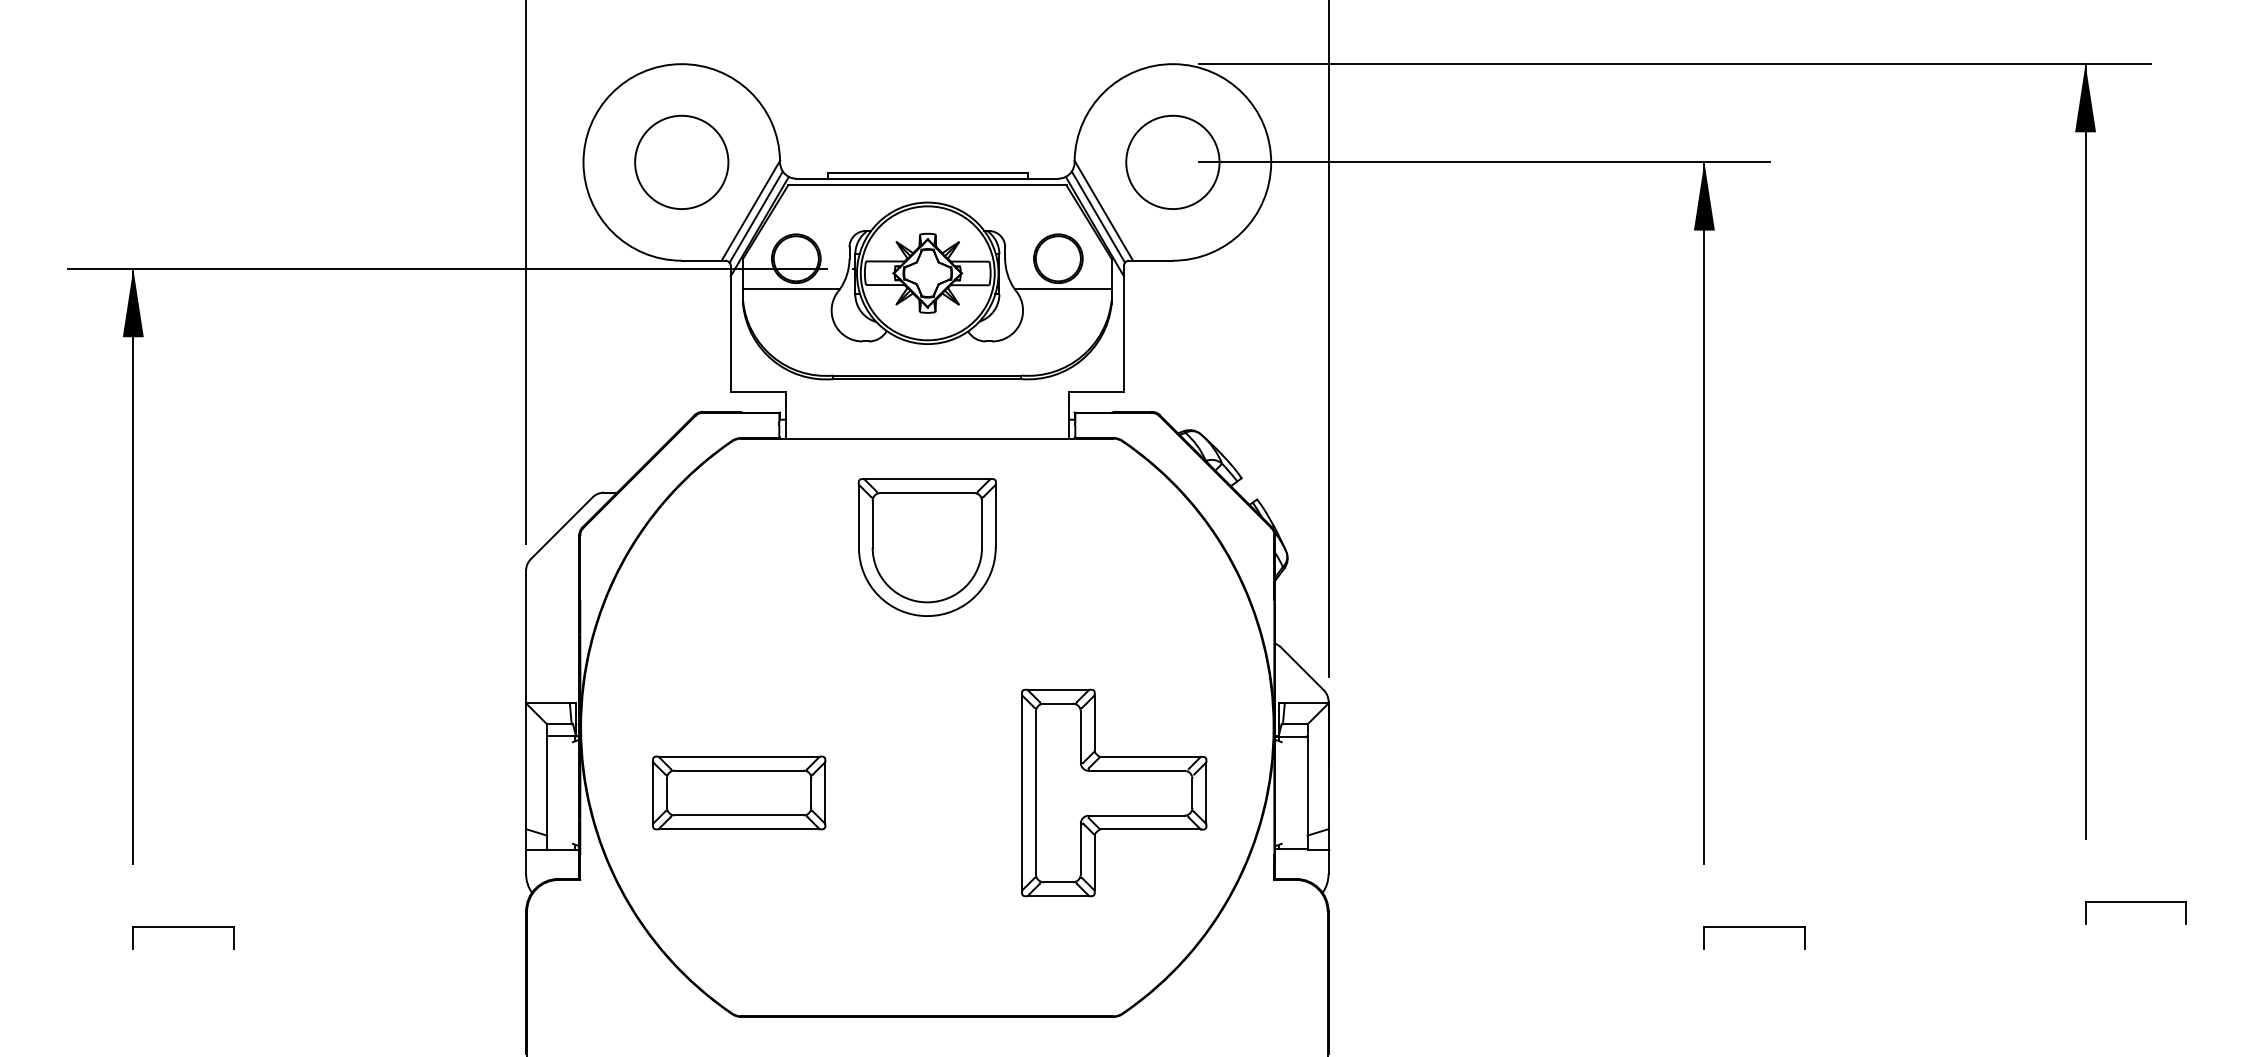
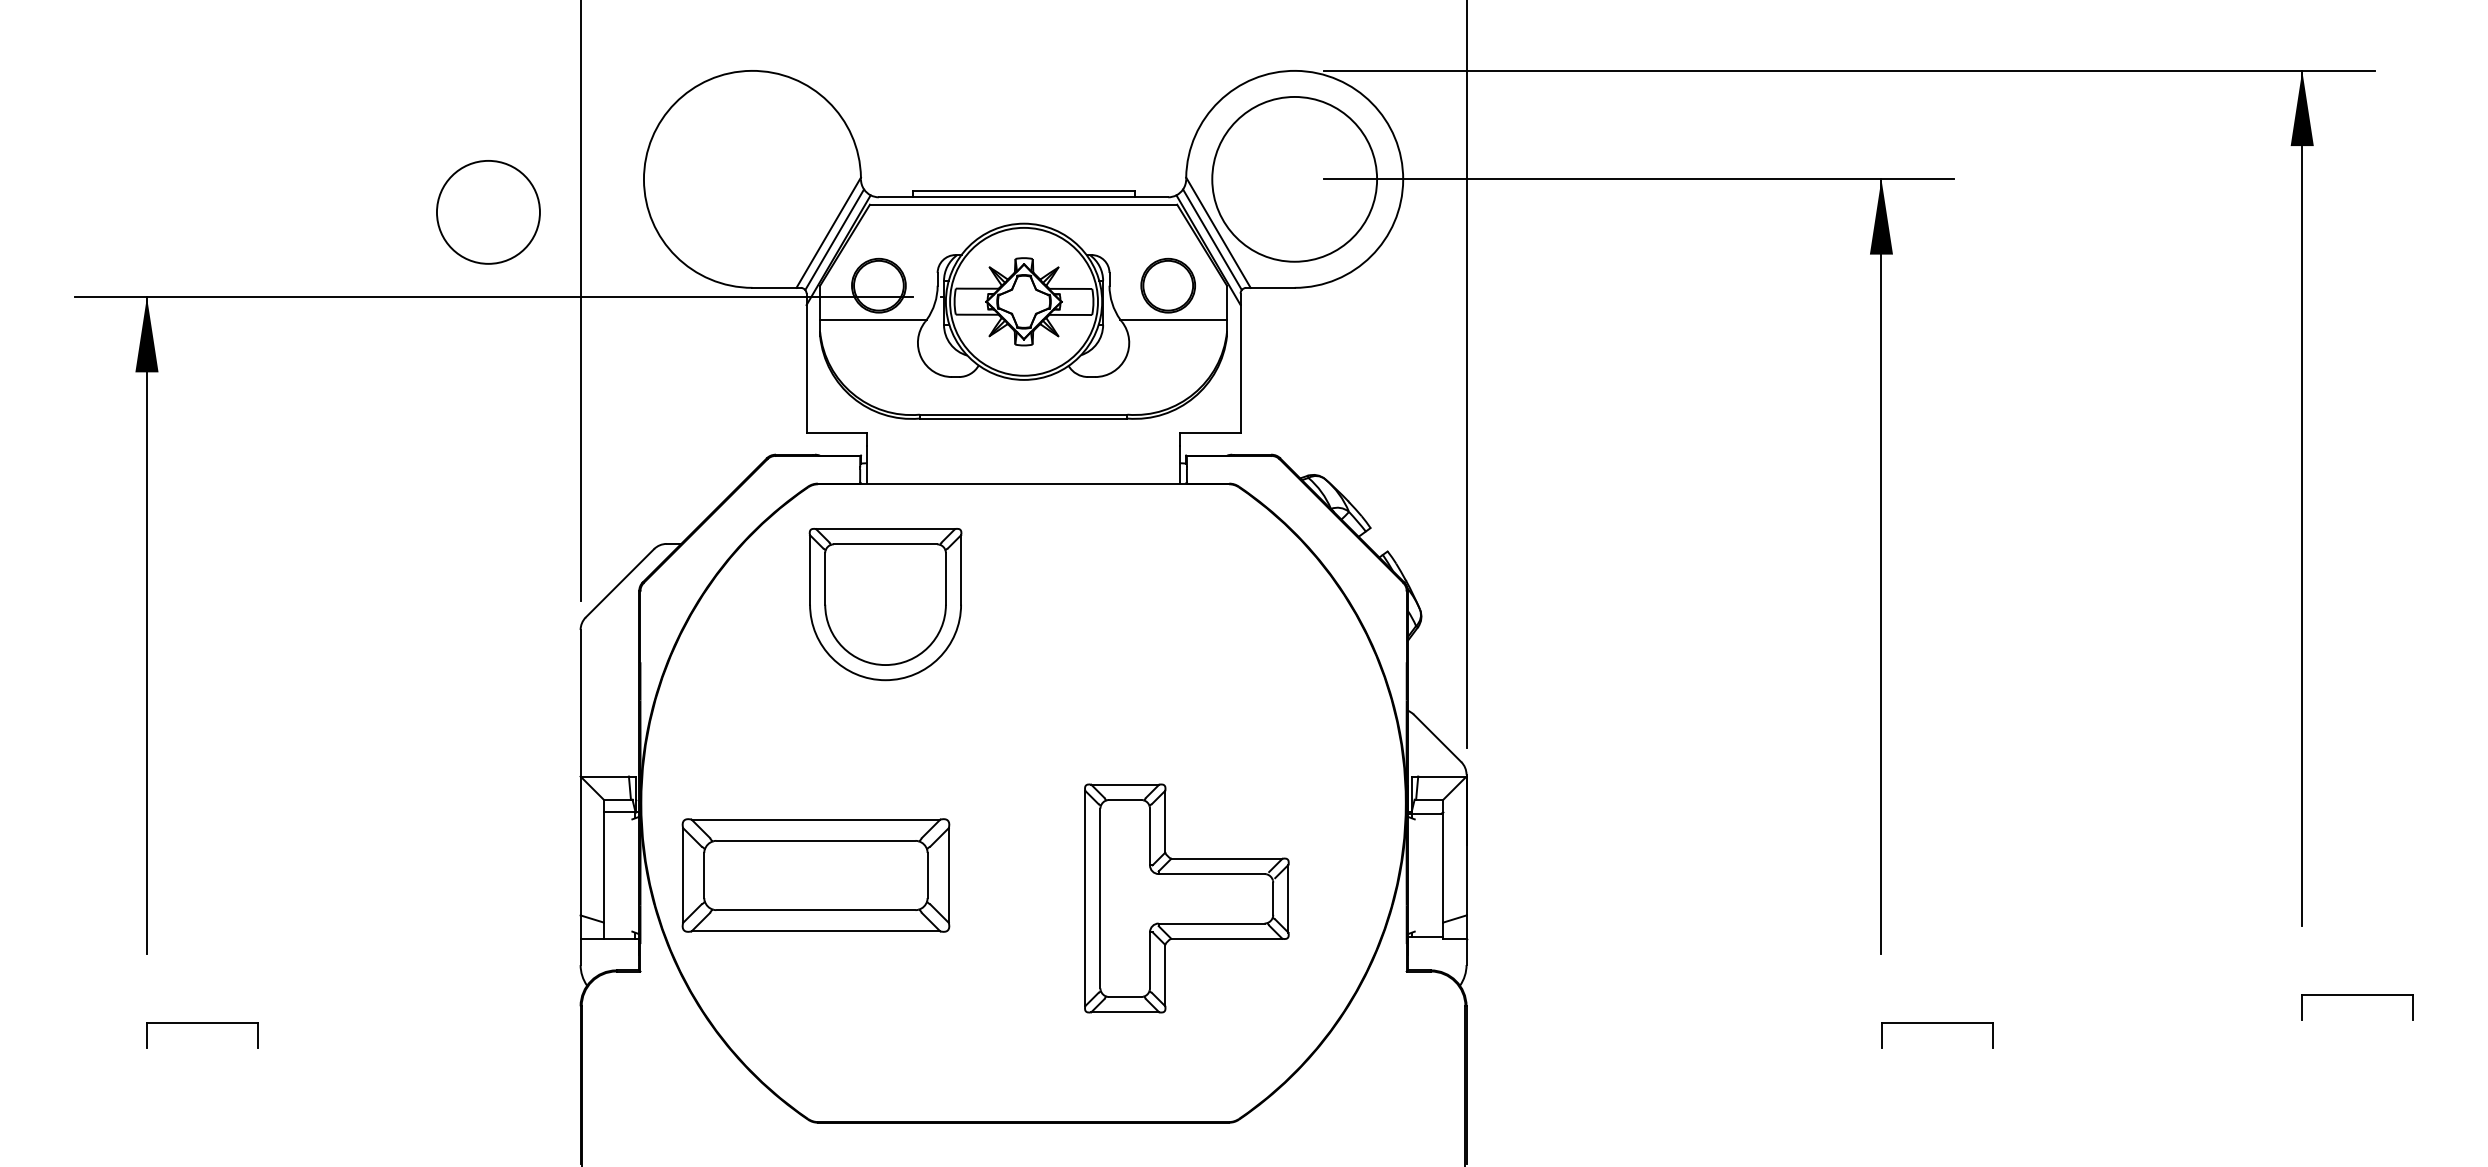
circle: (1172, 161) -> (1294, 178), size x1.6
circle: (681, 162) -> (488, 212), moved
part: (927, 547) -> (885, 604), moved
part: (738, 792) -> (815, 875), size x1.4
part: (1113, 792) -> (1186, 898), moved

